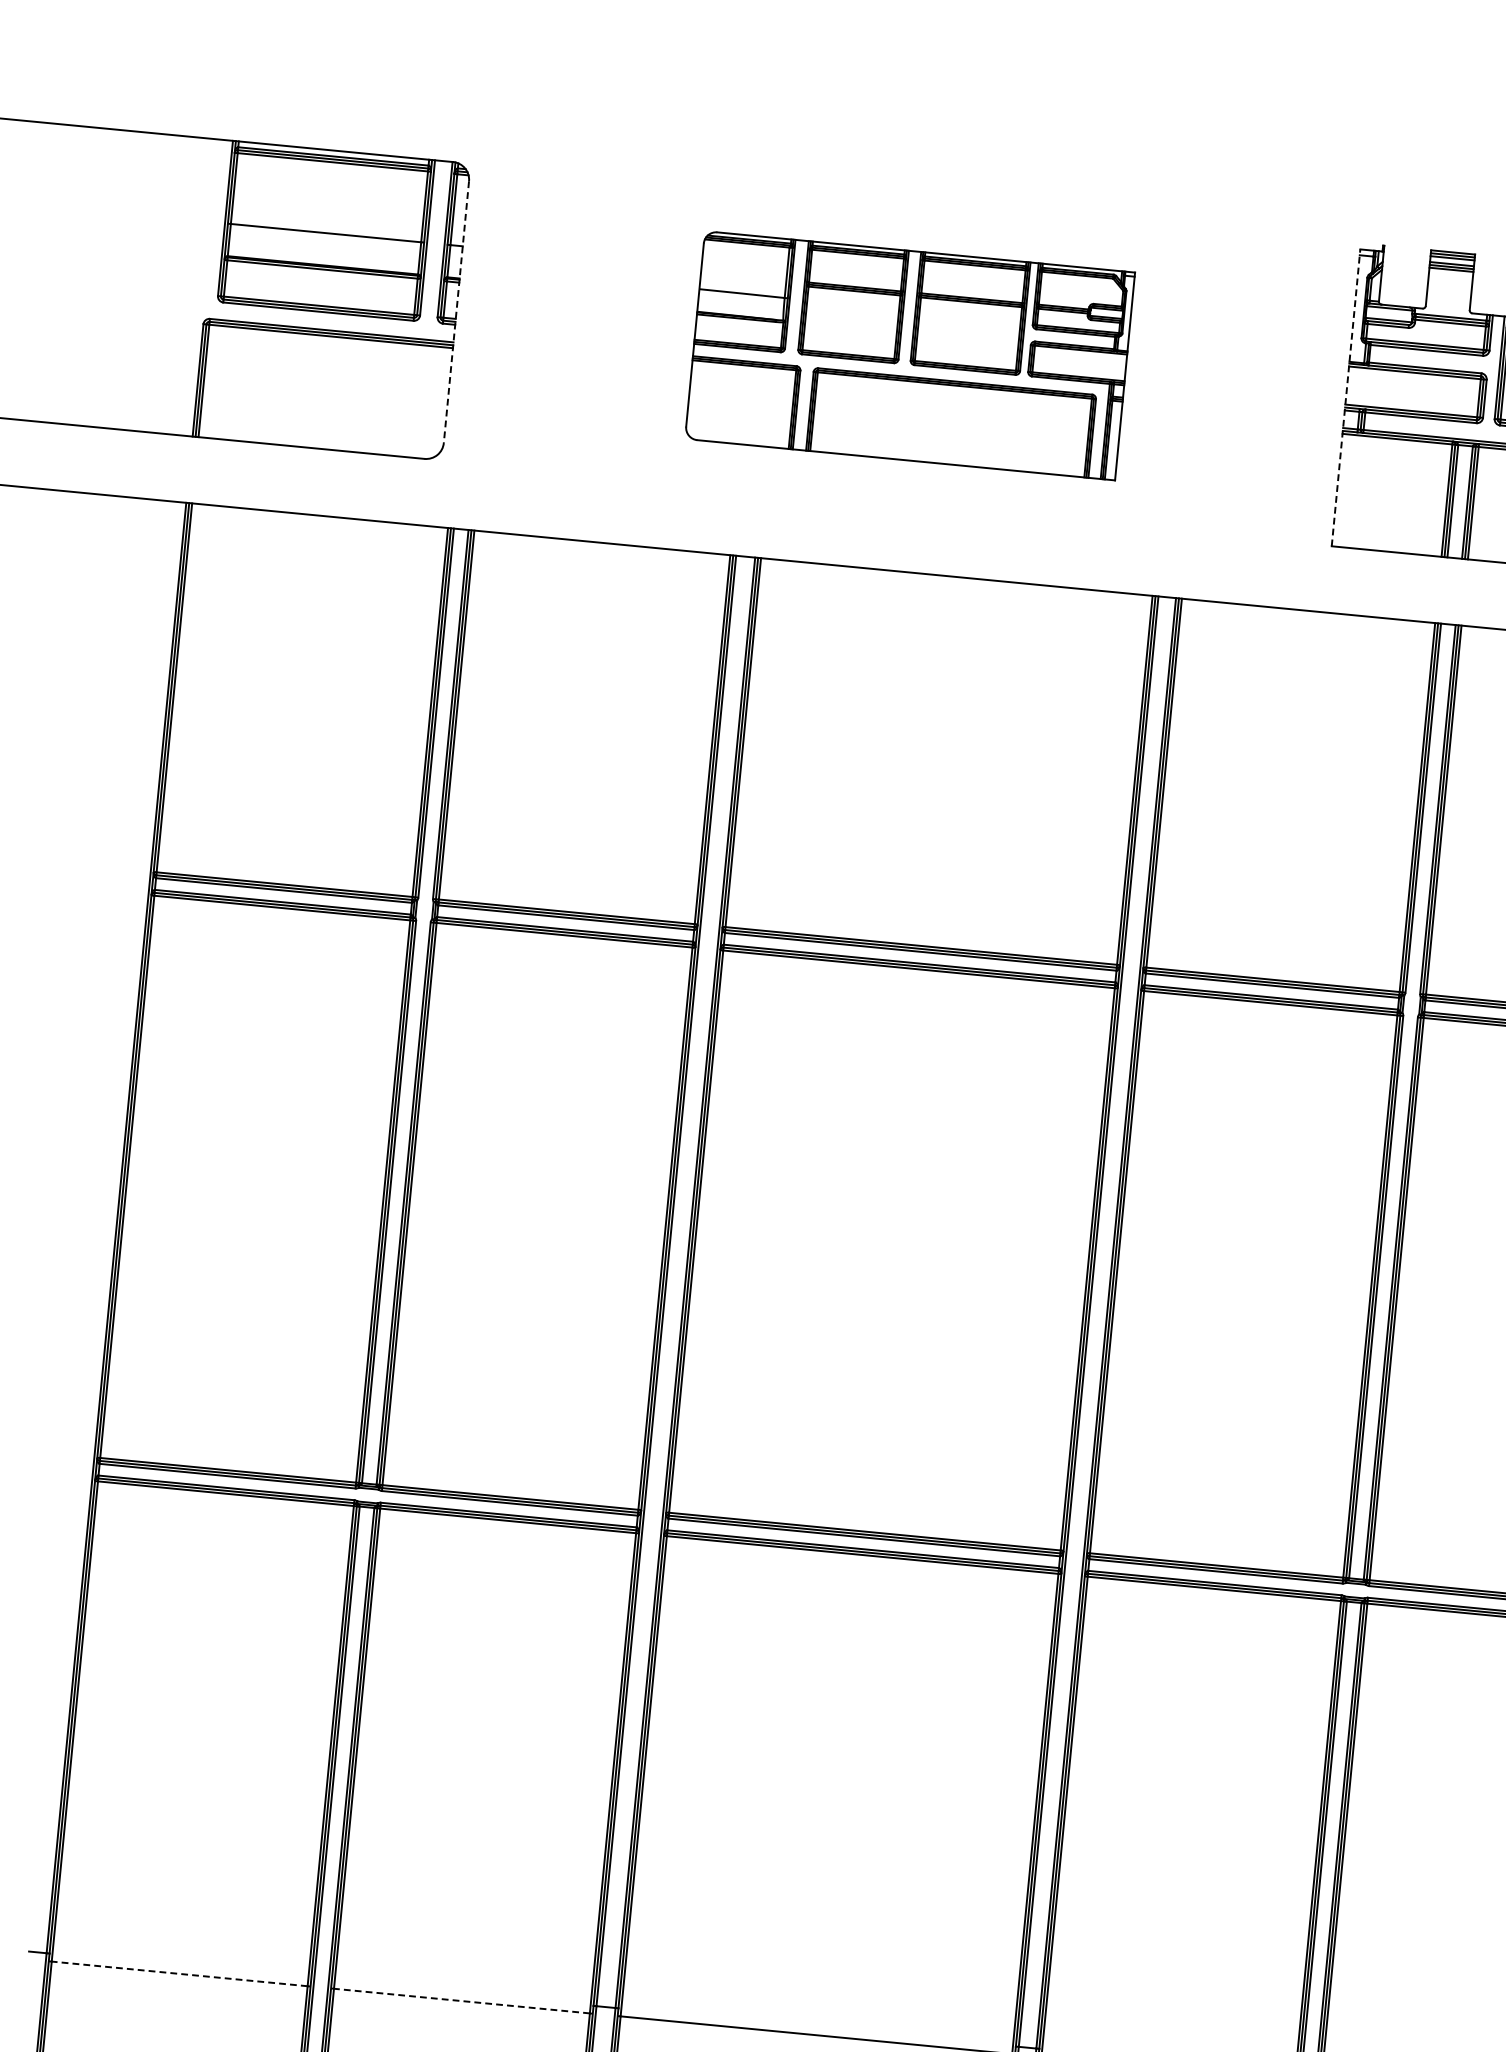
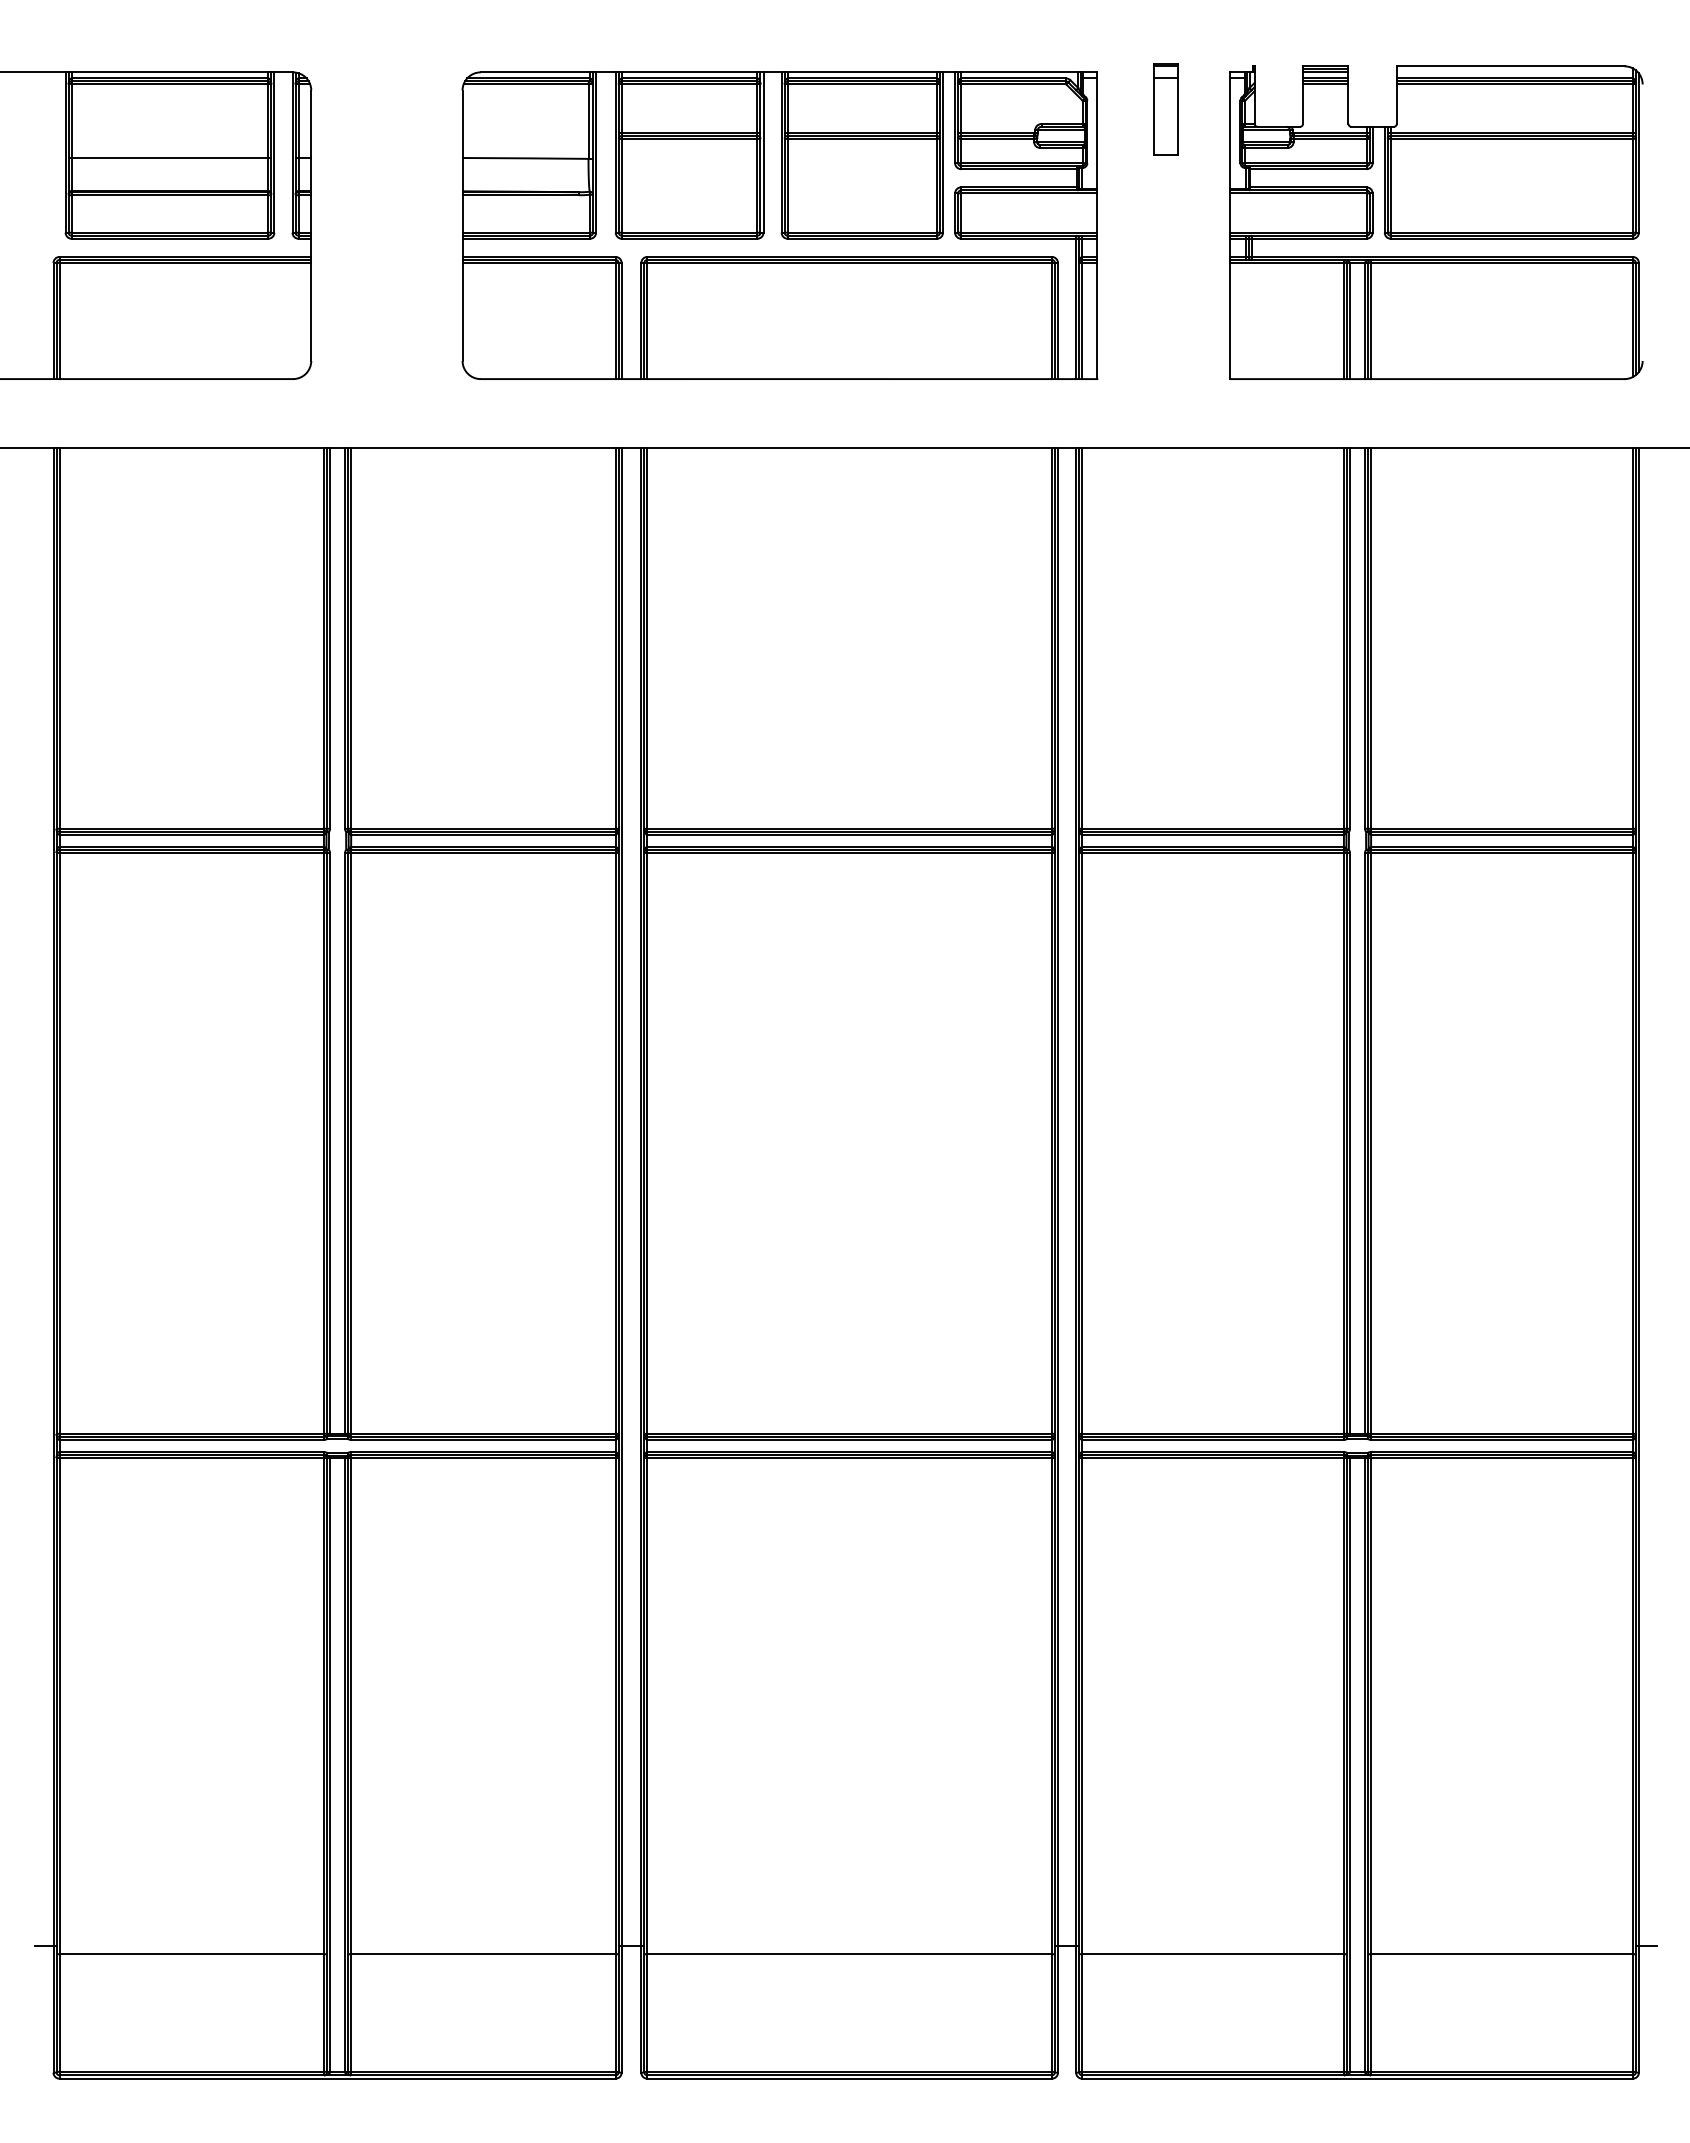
part: (1294, 279) -> (1165, 109), added
line: (456, 312) -> (311, 226), dashed -> solid
part: (909, 355) -> (779, 225), size x1.43
line: (1346, 397) -> (1230, 225), dashed -> solid
line: (179, 1974) -> (191, 1954), dashed -> solid
line: (461, 2001) -> (482, 1954), dashed -> solid

